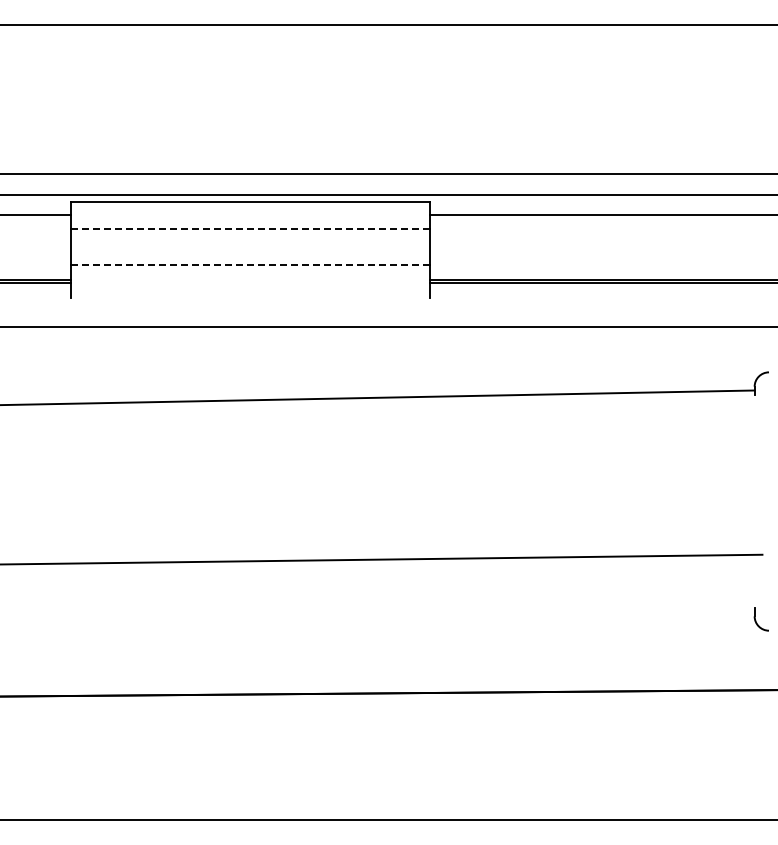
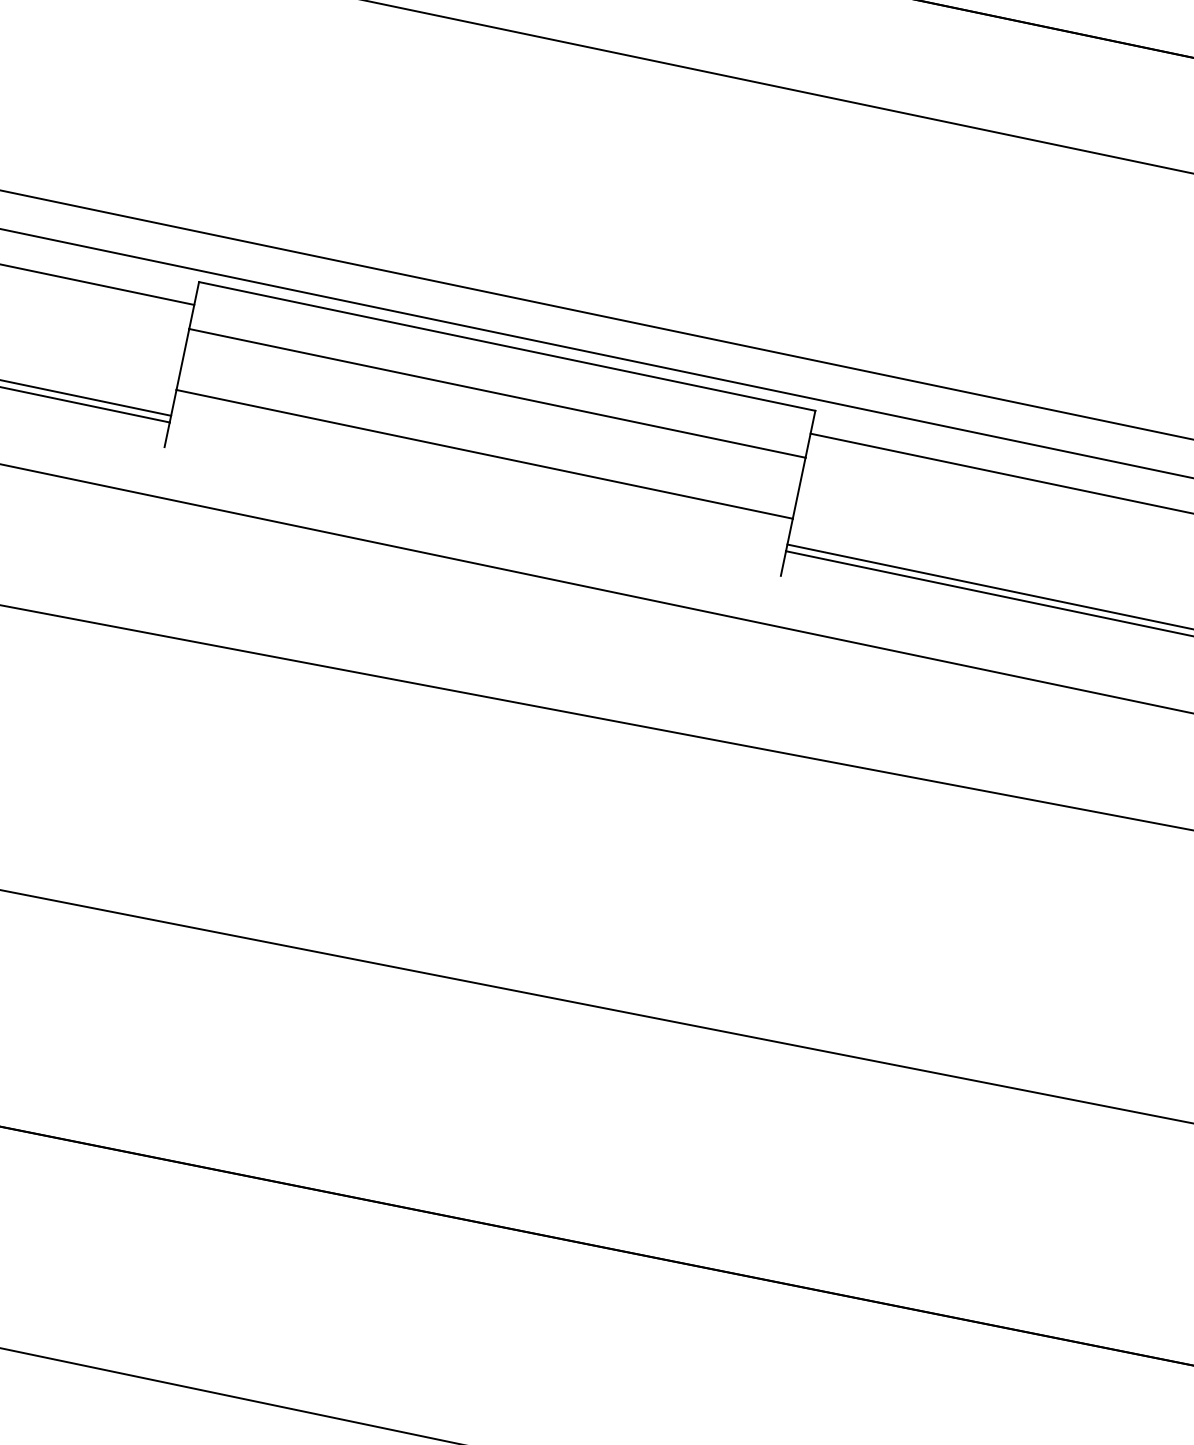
line: (250, 229) -> (497, 394), dashed -> solid
line: (250, 264) -> (485, 454), dashed -> solid

